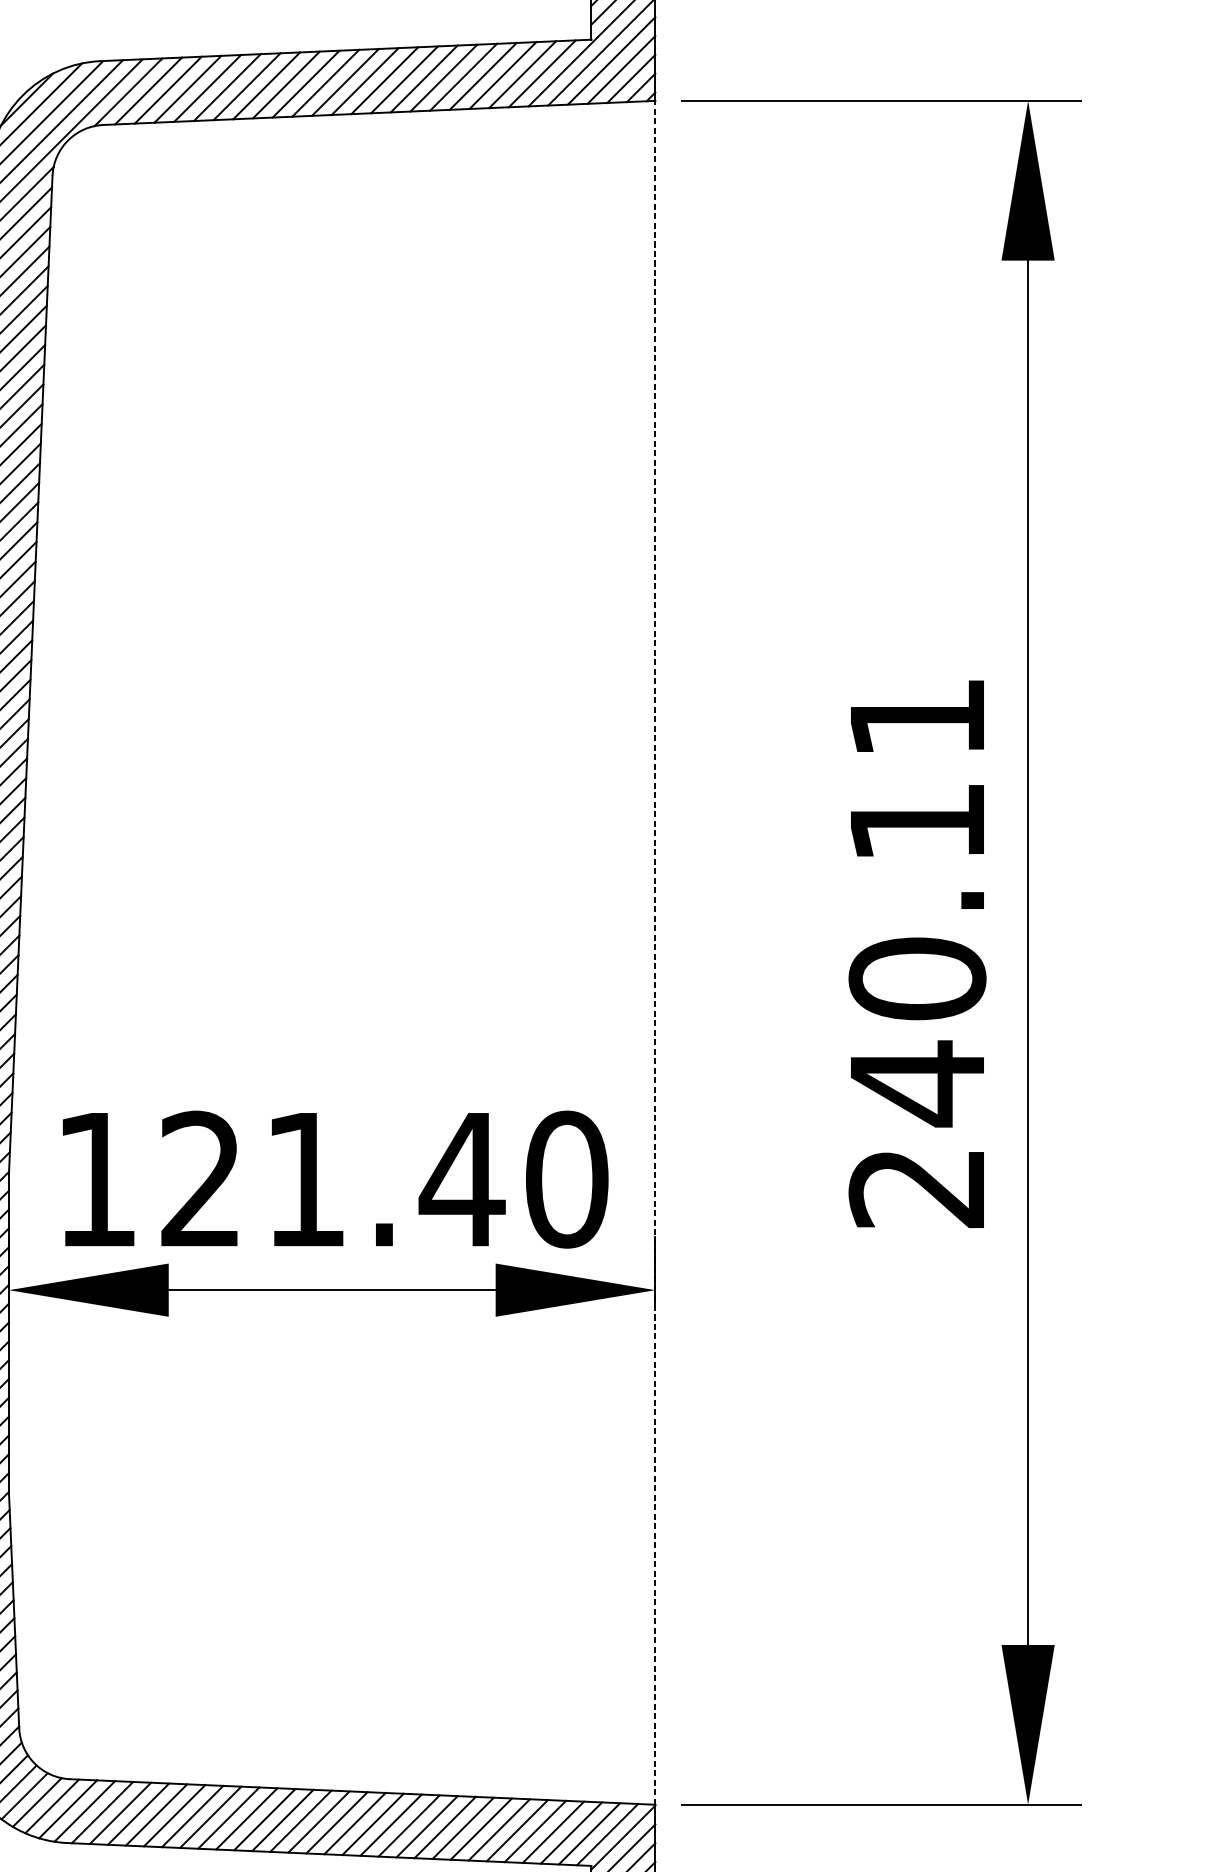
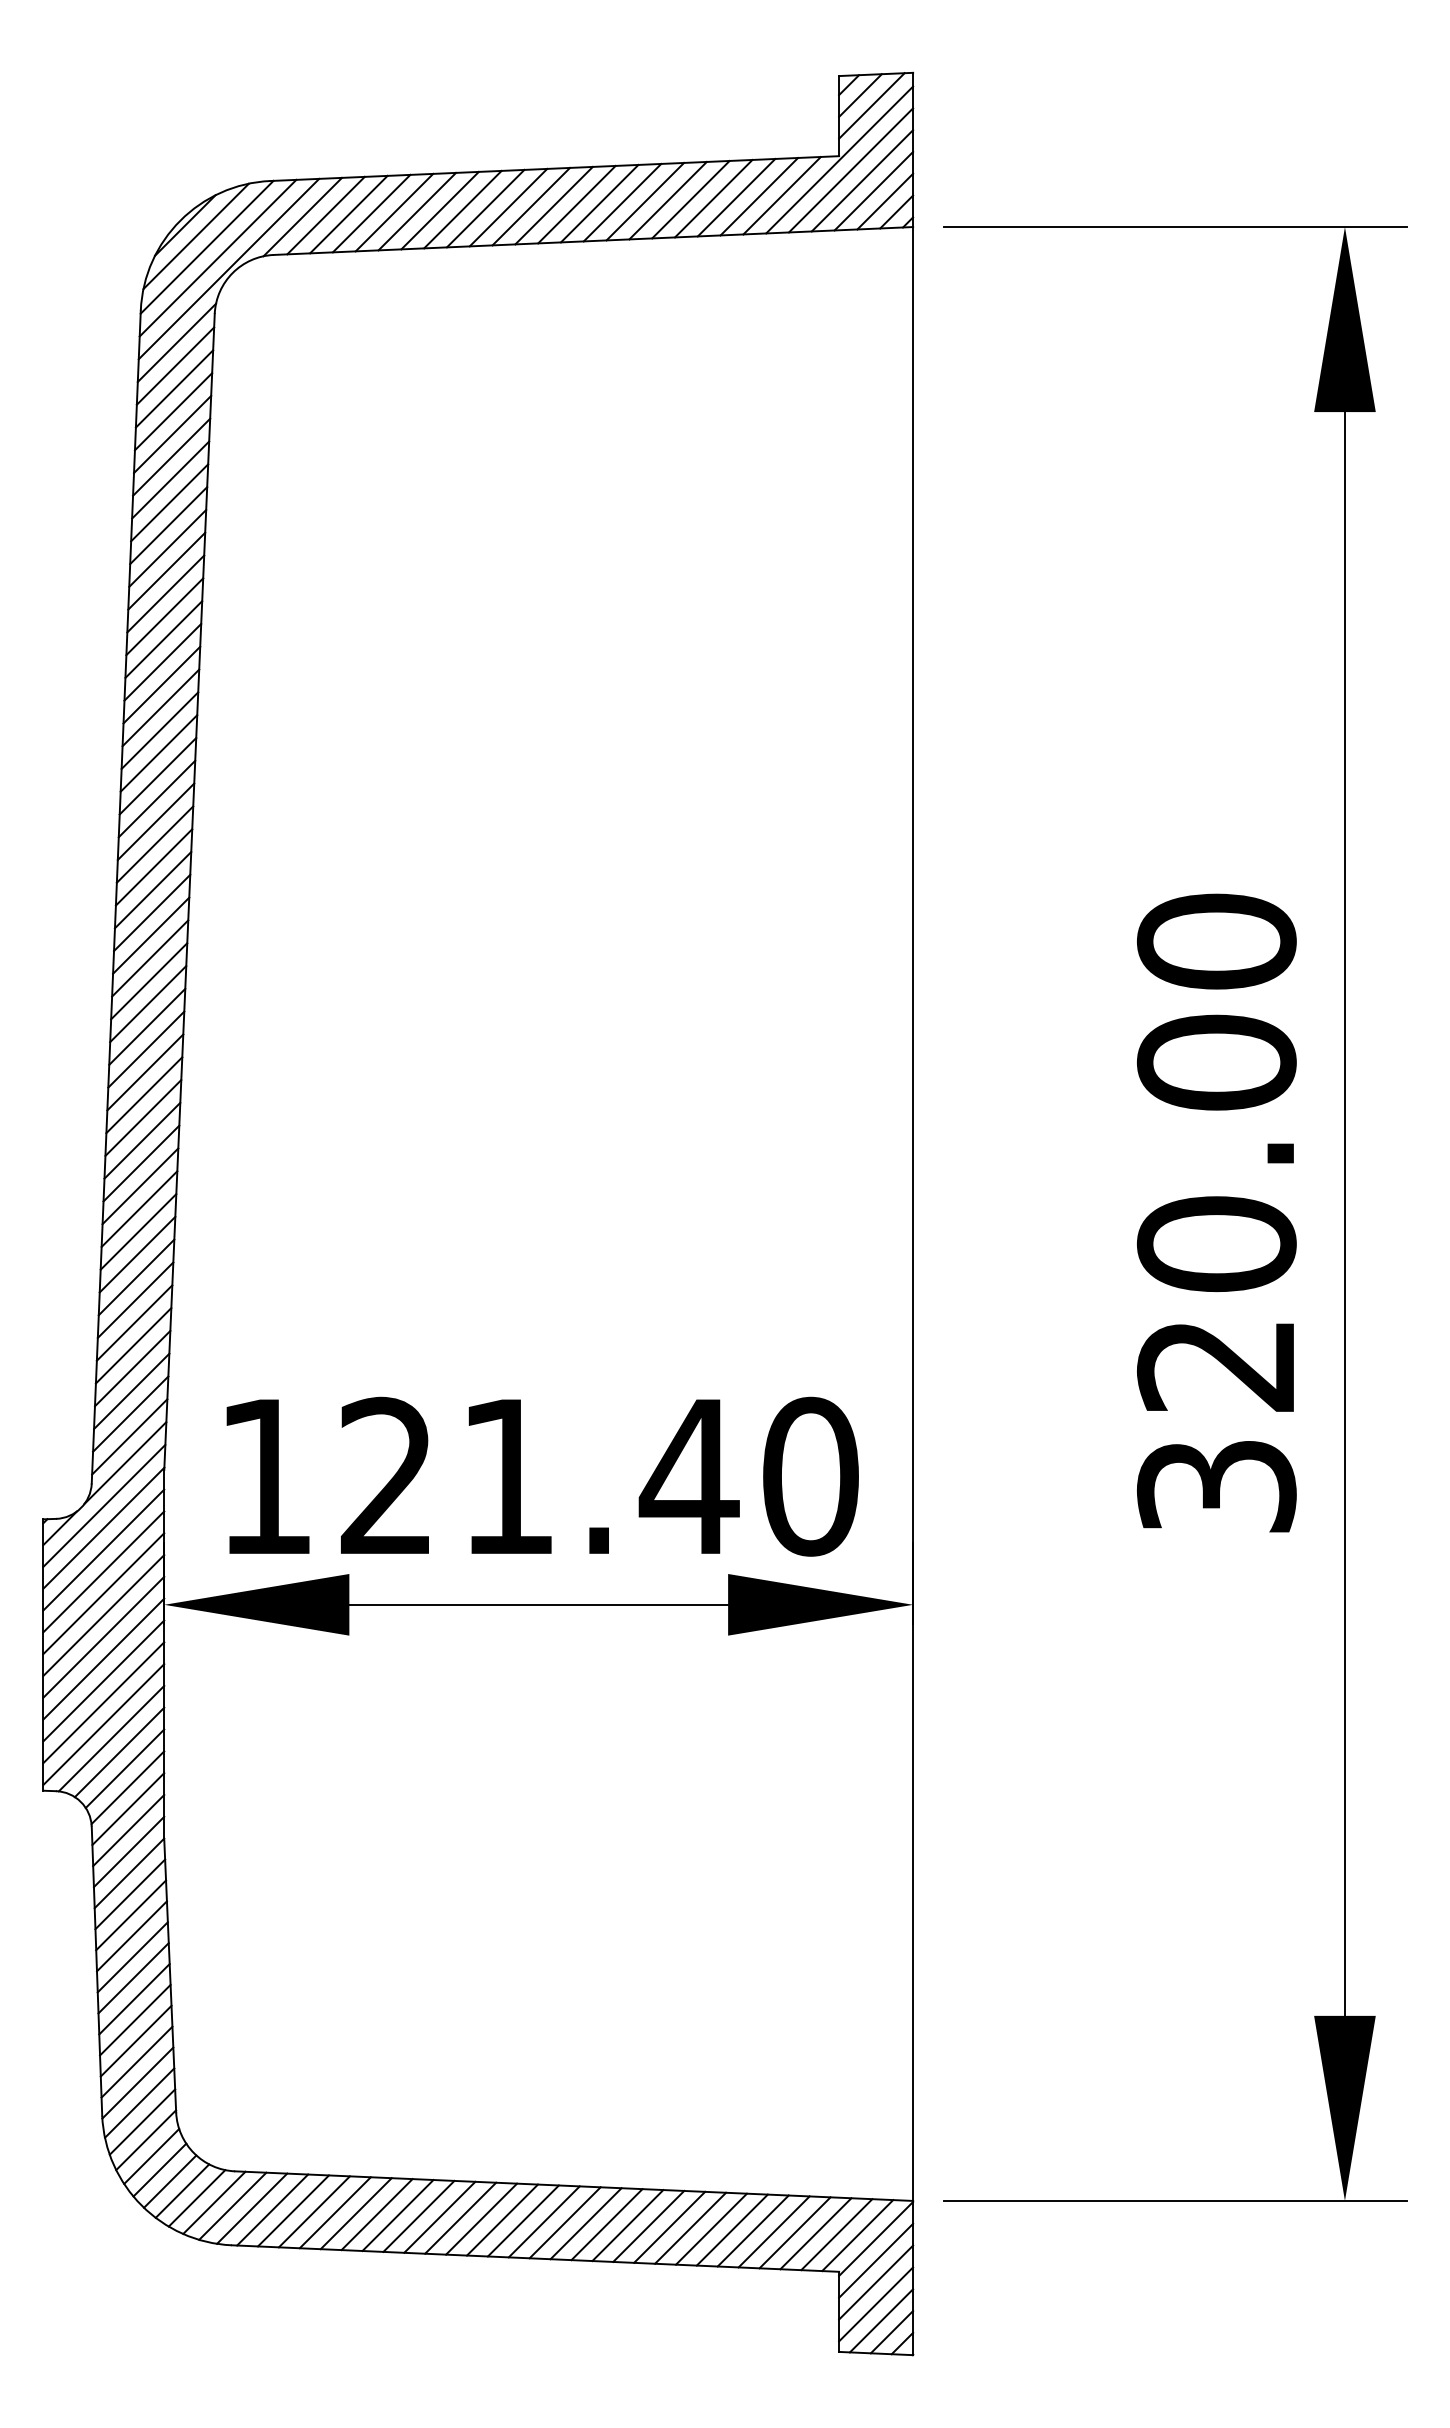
text: (917, 951) -> (1216, 1212), 240.11 -> 320.00
line: (655, 952) -> (913, 1213), dashed -> solid

